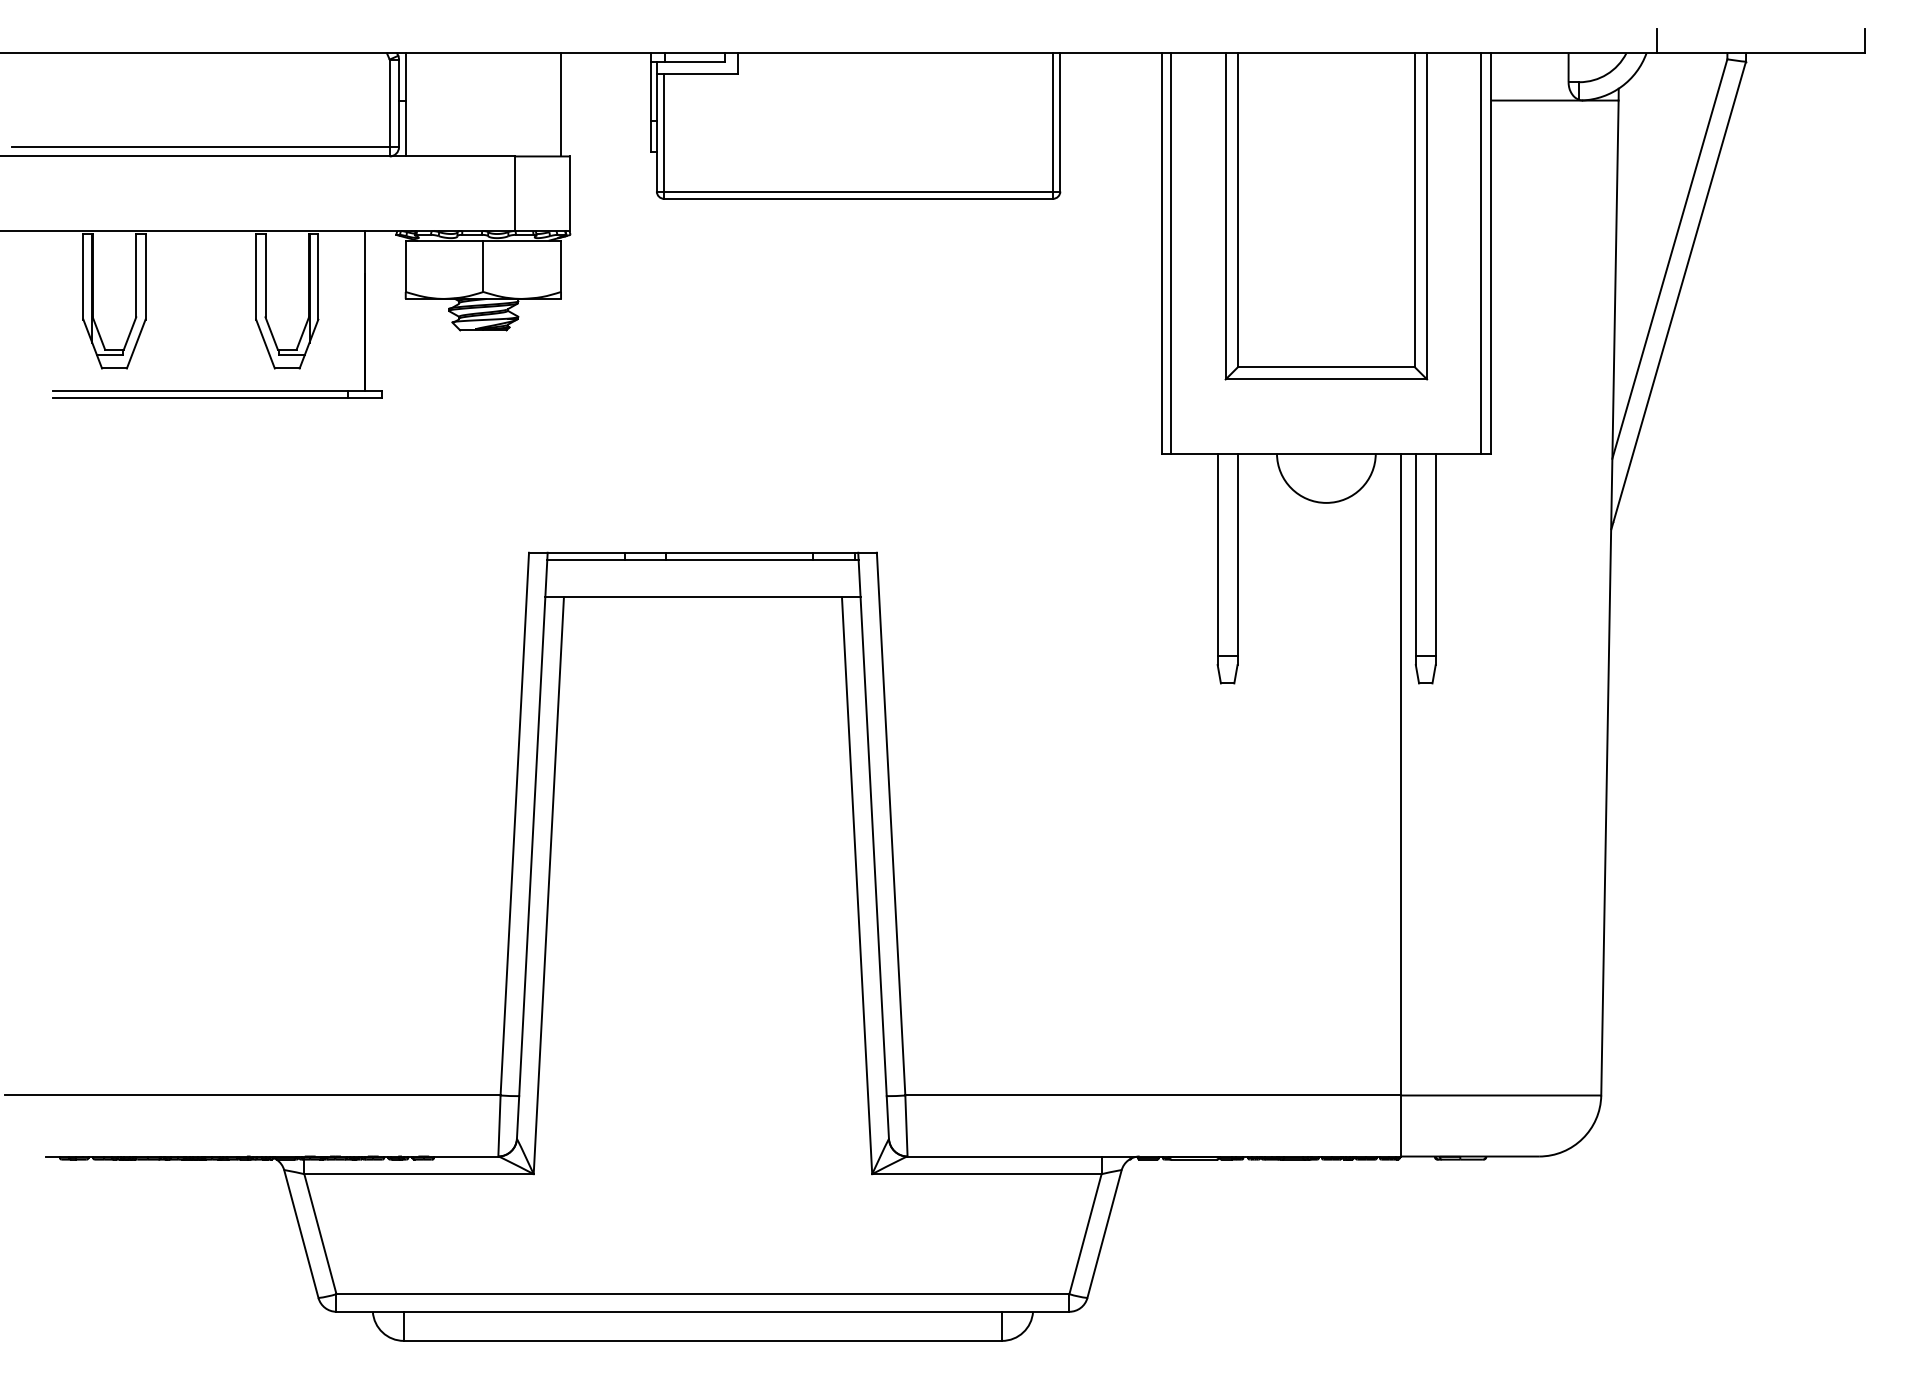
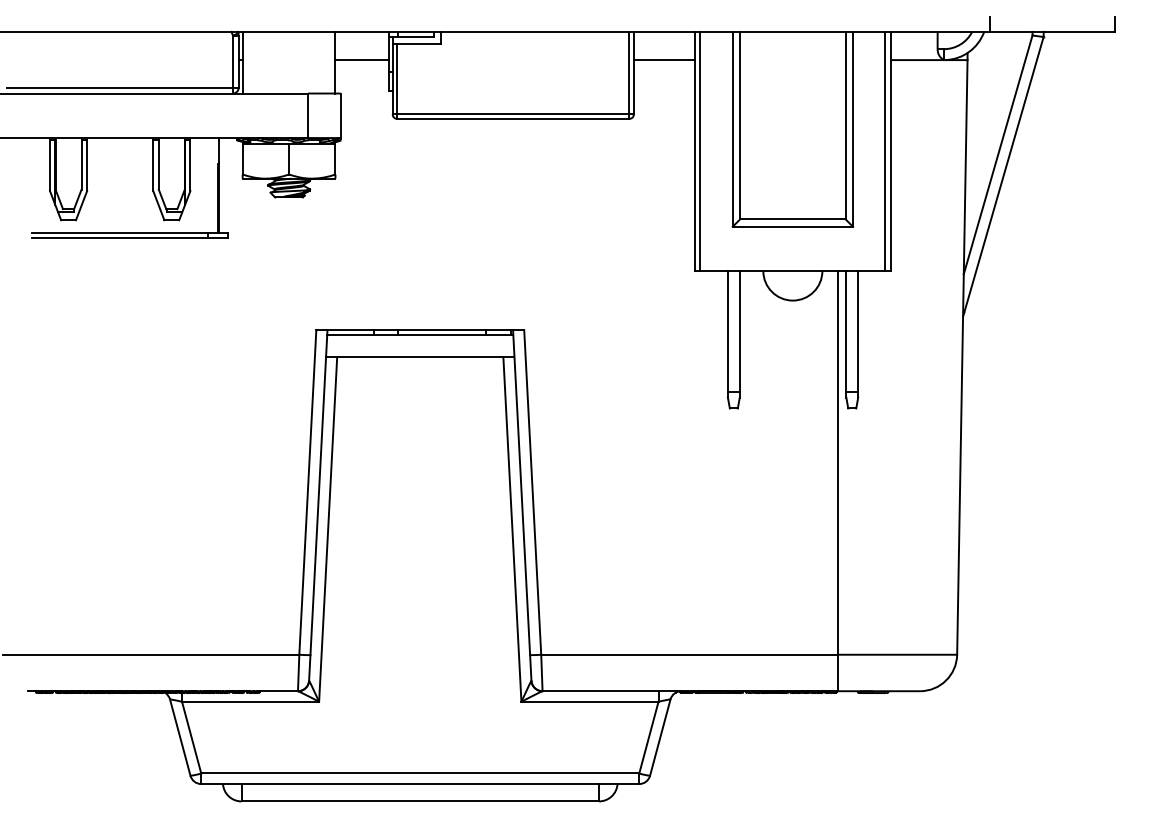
line: (606, 101) -> (362, 60), added
line: (1109, 101) -> (663, 60), added

